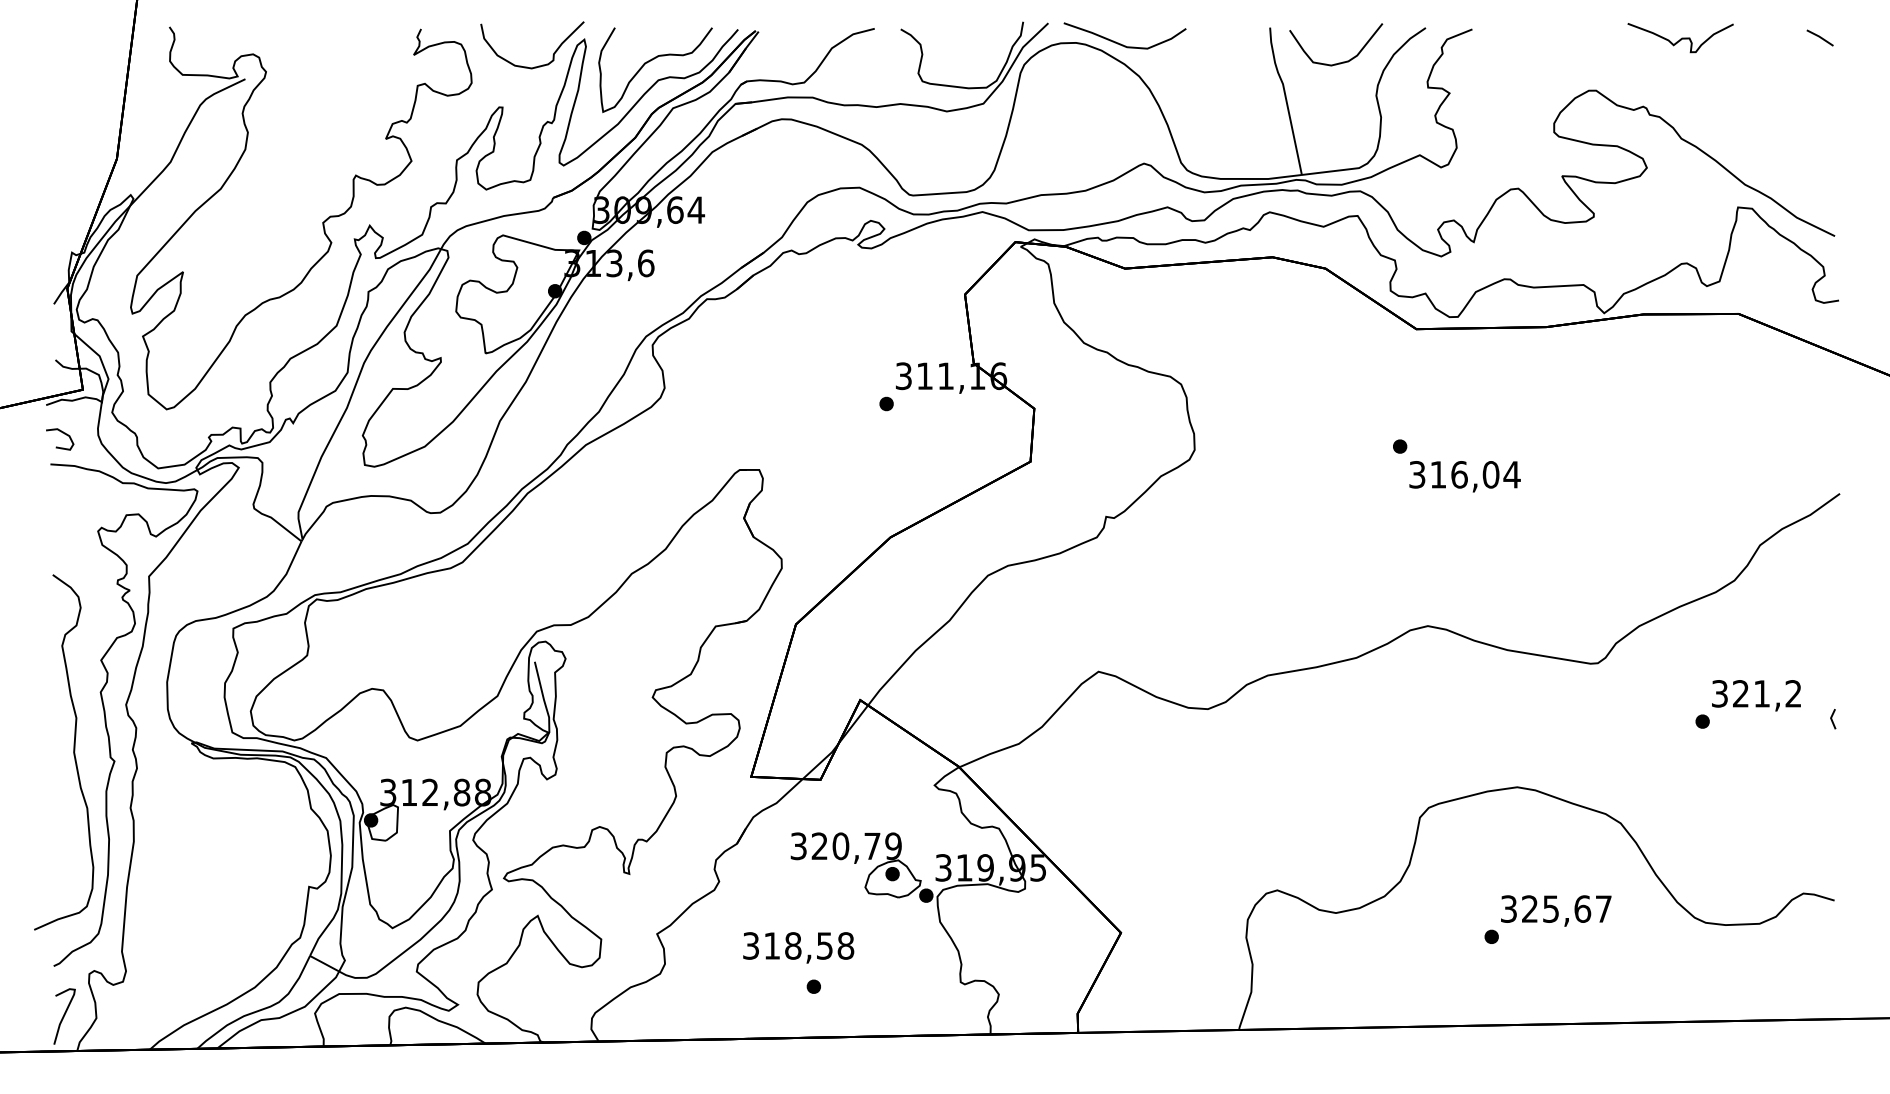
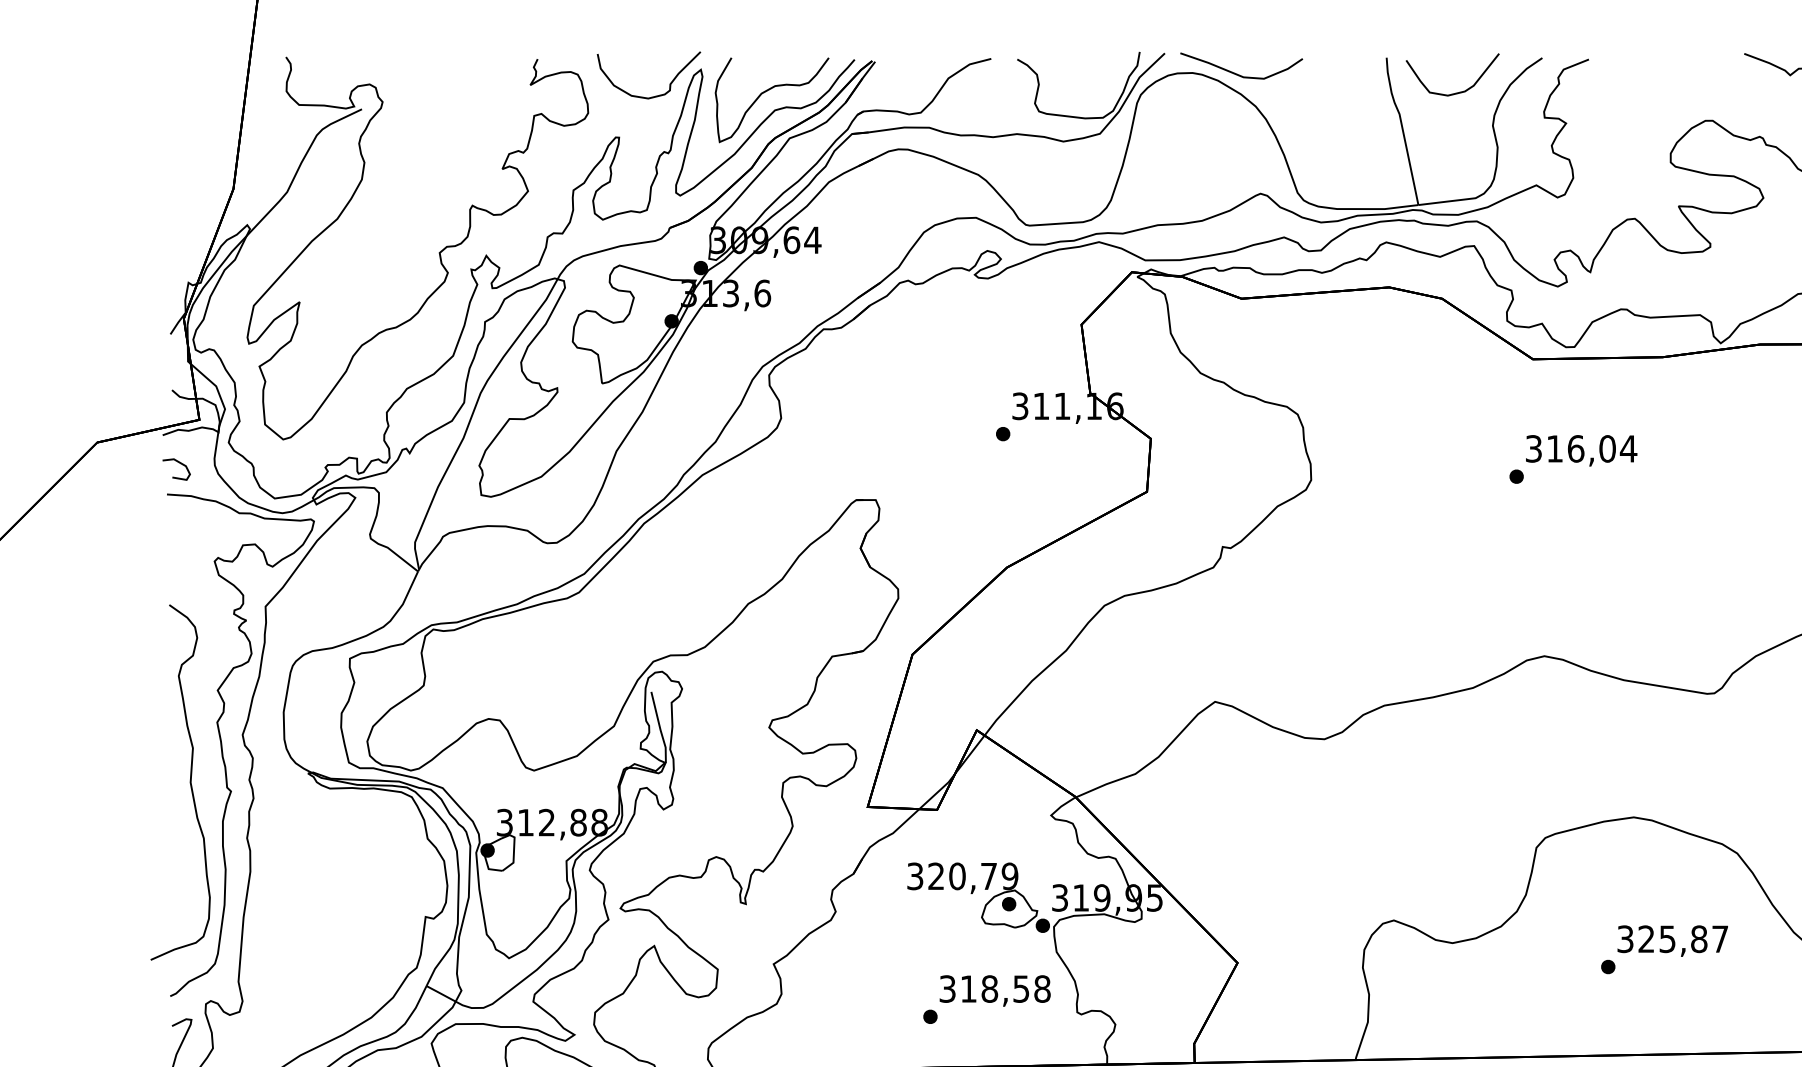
text: (1464, 476) -> (1581, 450), moved
text: (1582, 908) -> (1699, 938), 325,67 -> 325,87
text: (798, 947) -> (995, 990), moved

